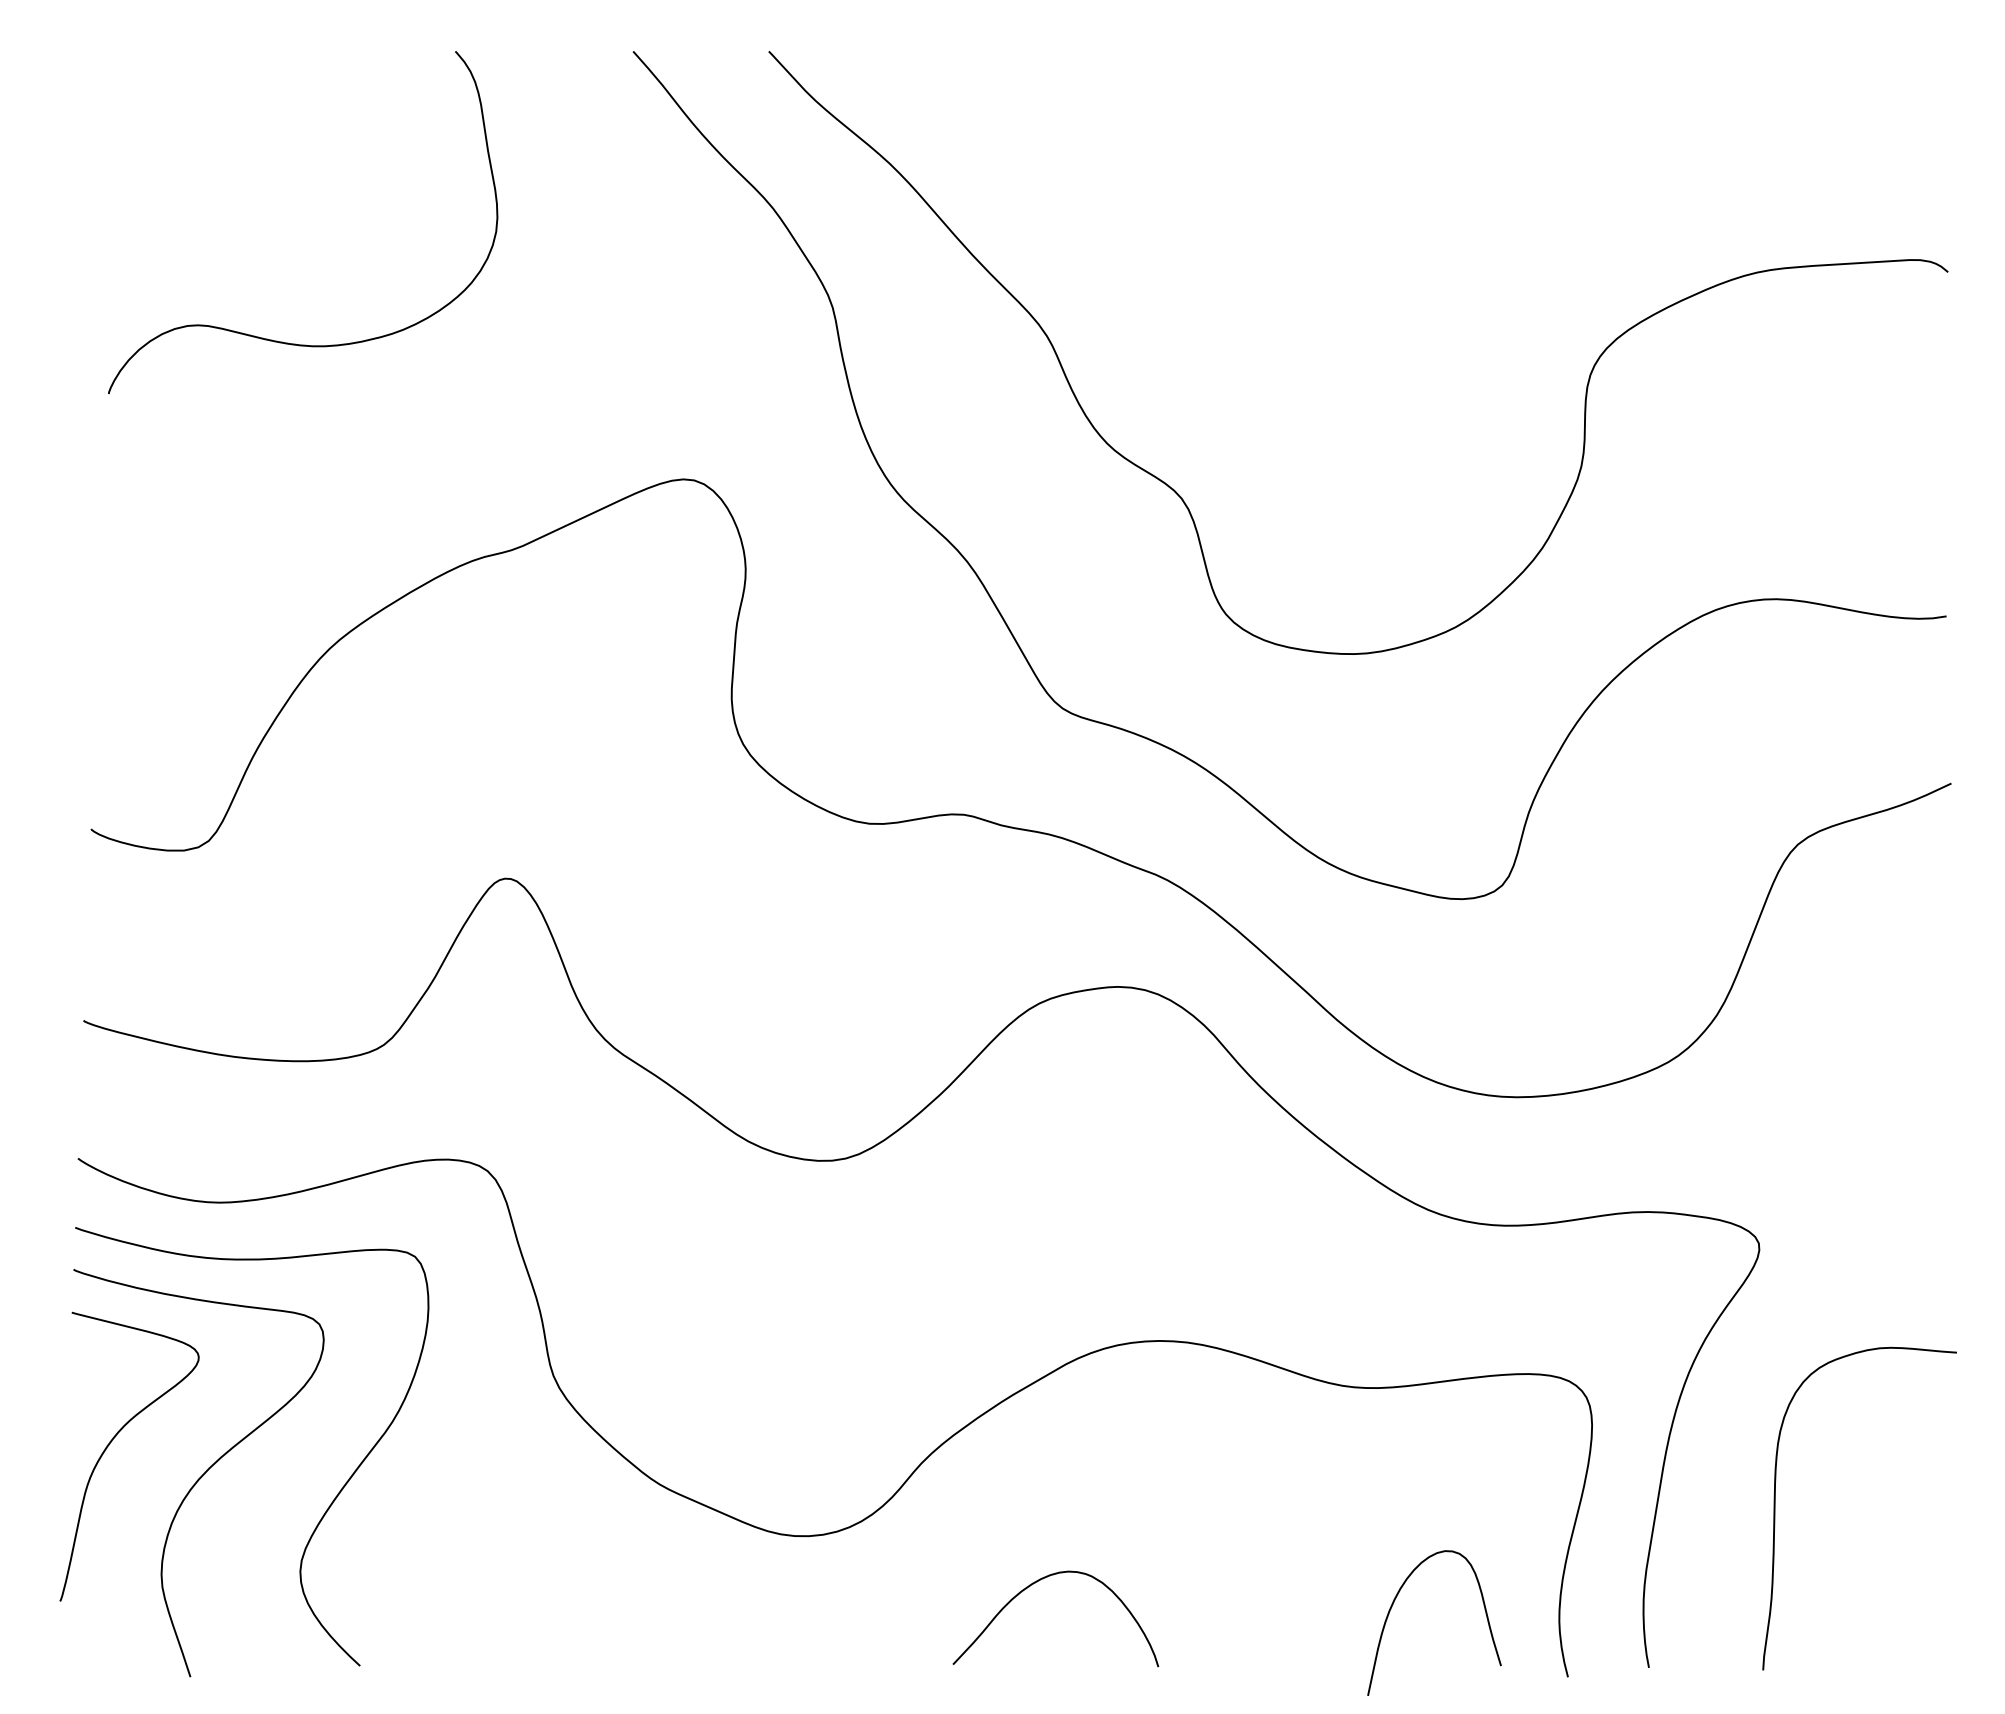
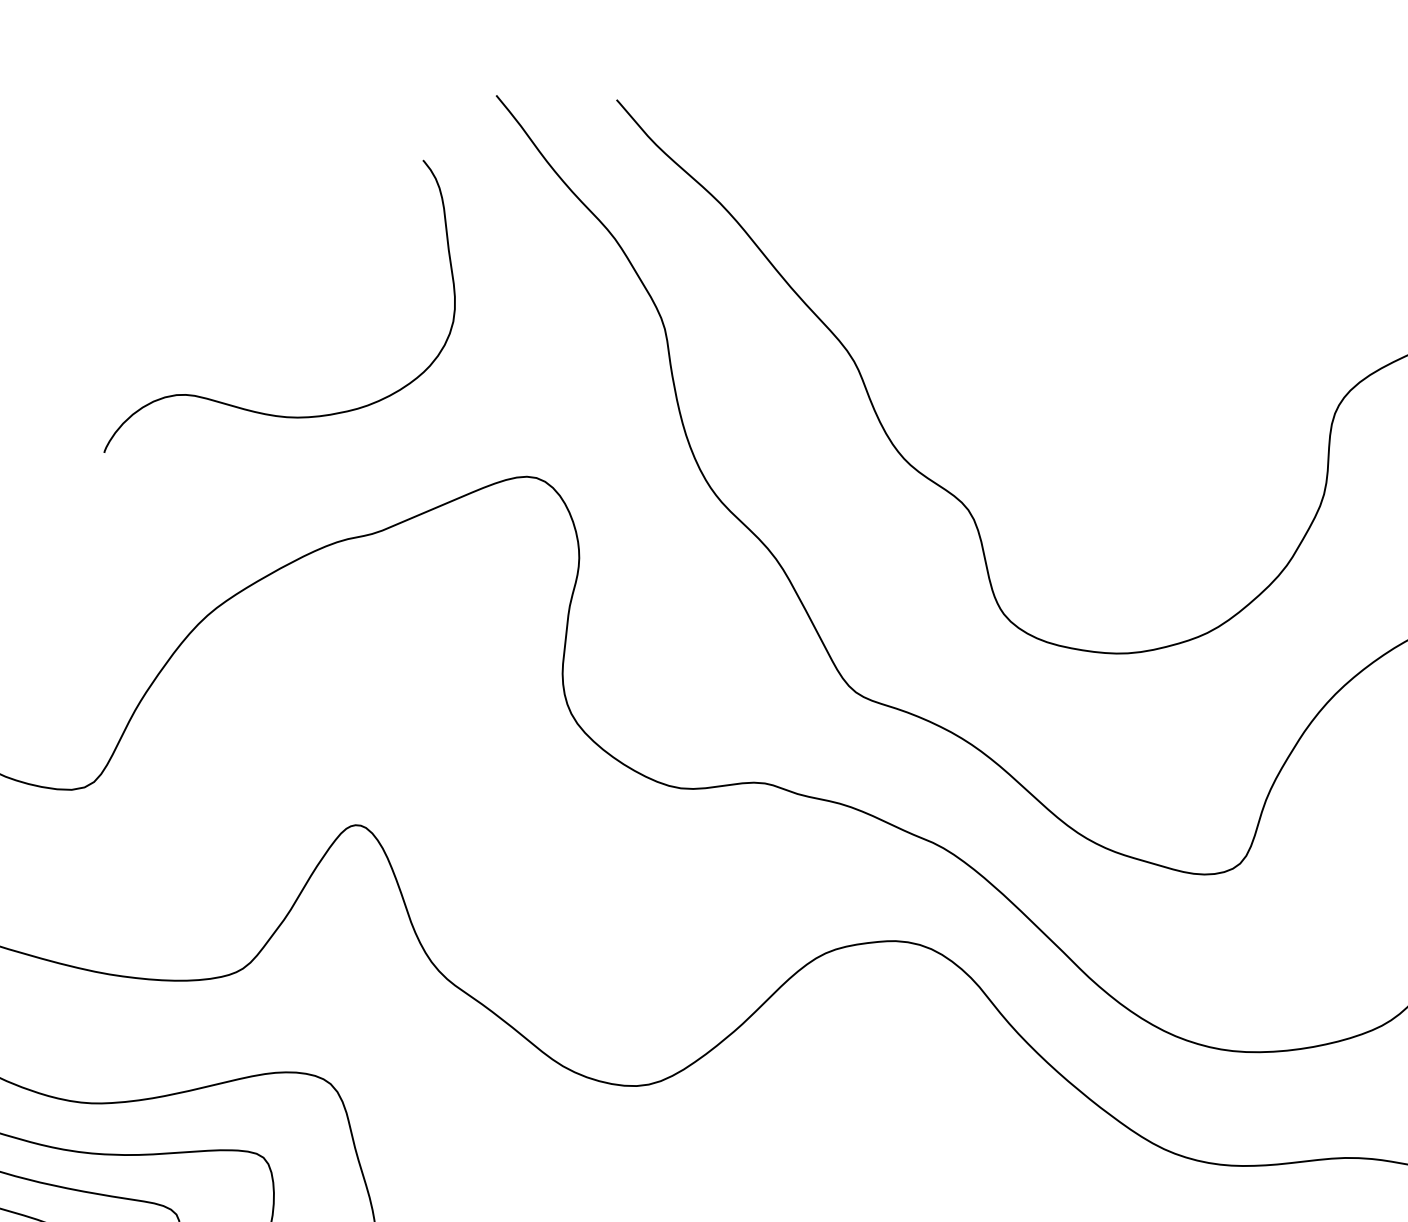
curve: (282, 341) -> (260, 411), moved

